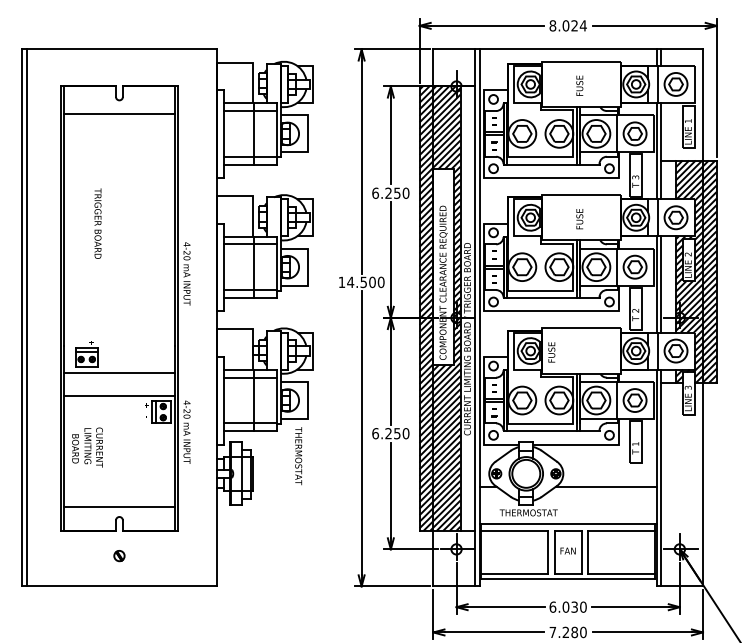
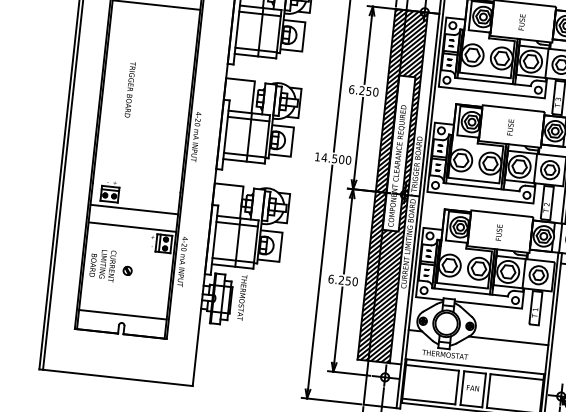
text: (551, 352) -> (498, 232), moved
text: (298, 456) -> (242, 298), moved
part: (119, 556) -> (127, 271), moved

